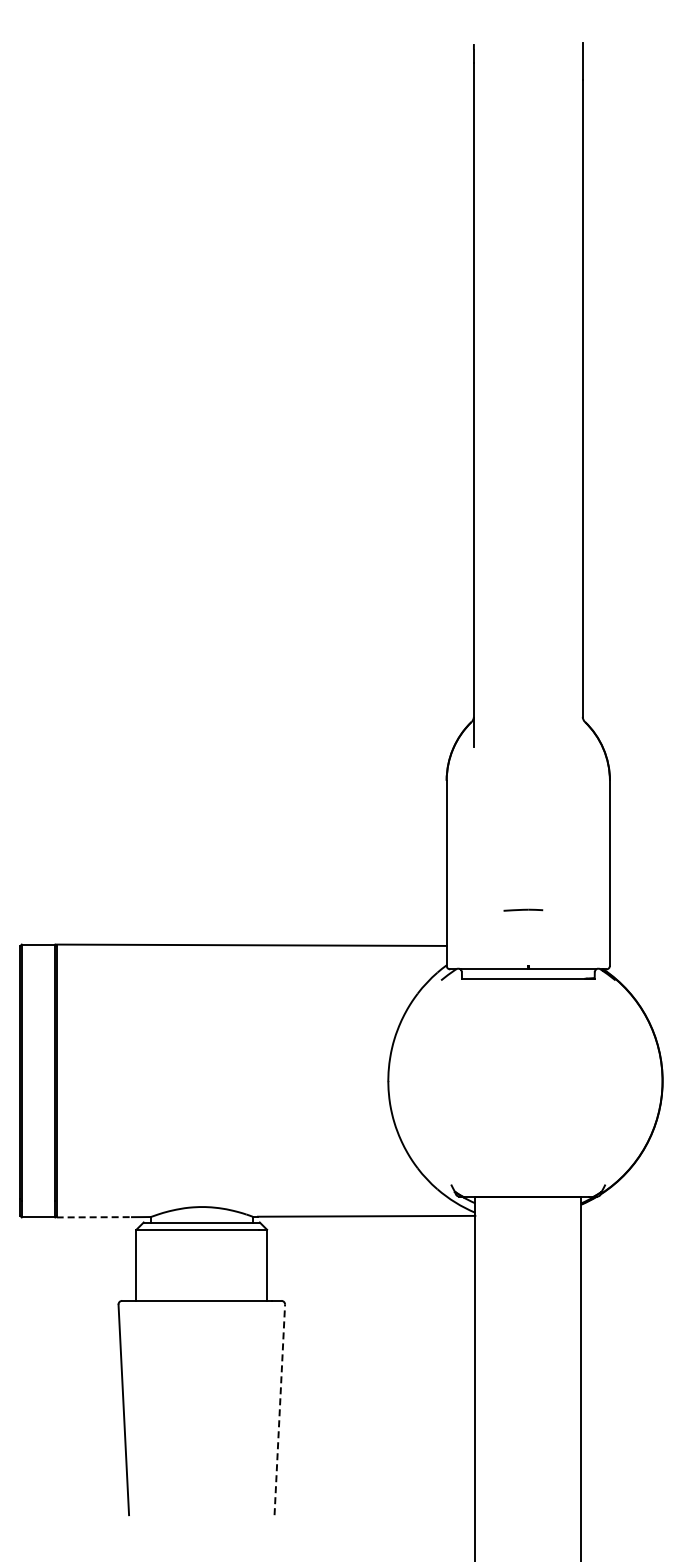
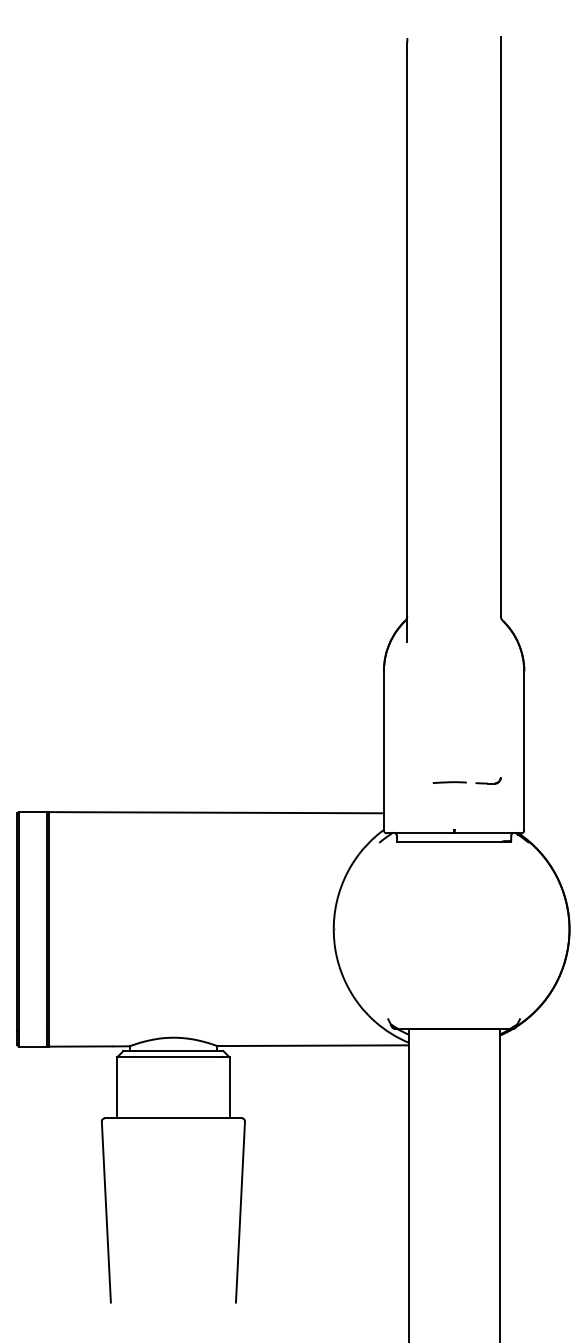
part: (568, 908) -> (488, 781), added
line: (94, 1217) -> (81, 1046), dashed -> solid
line: (279, 1409) -> (240, 1211), dashed -> solid

